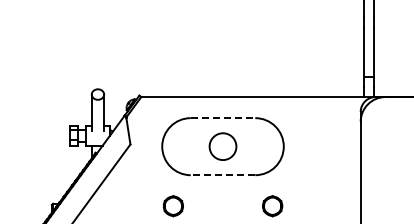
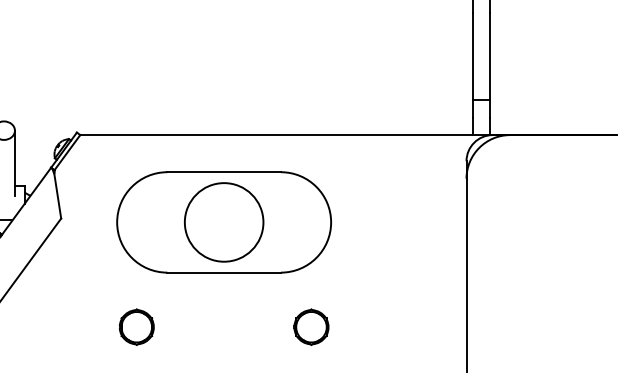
line: (223, 118) -> (224, 172), dashed -> solid
circle: (222, 146) -> (223, 222), size x1.67
line: (222, 175) -> (223, 273), dashed -> solid

